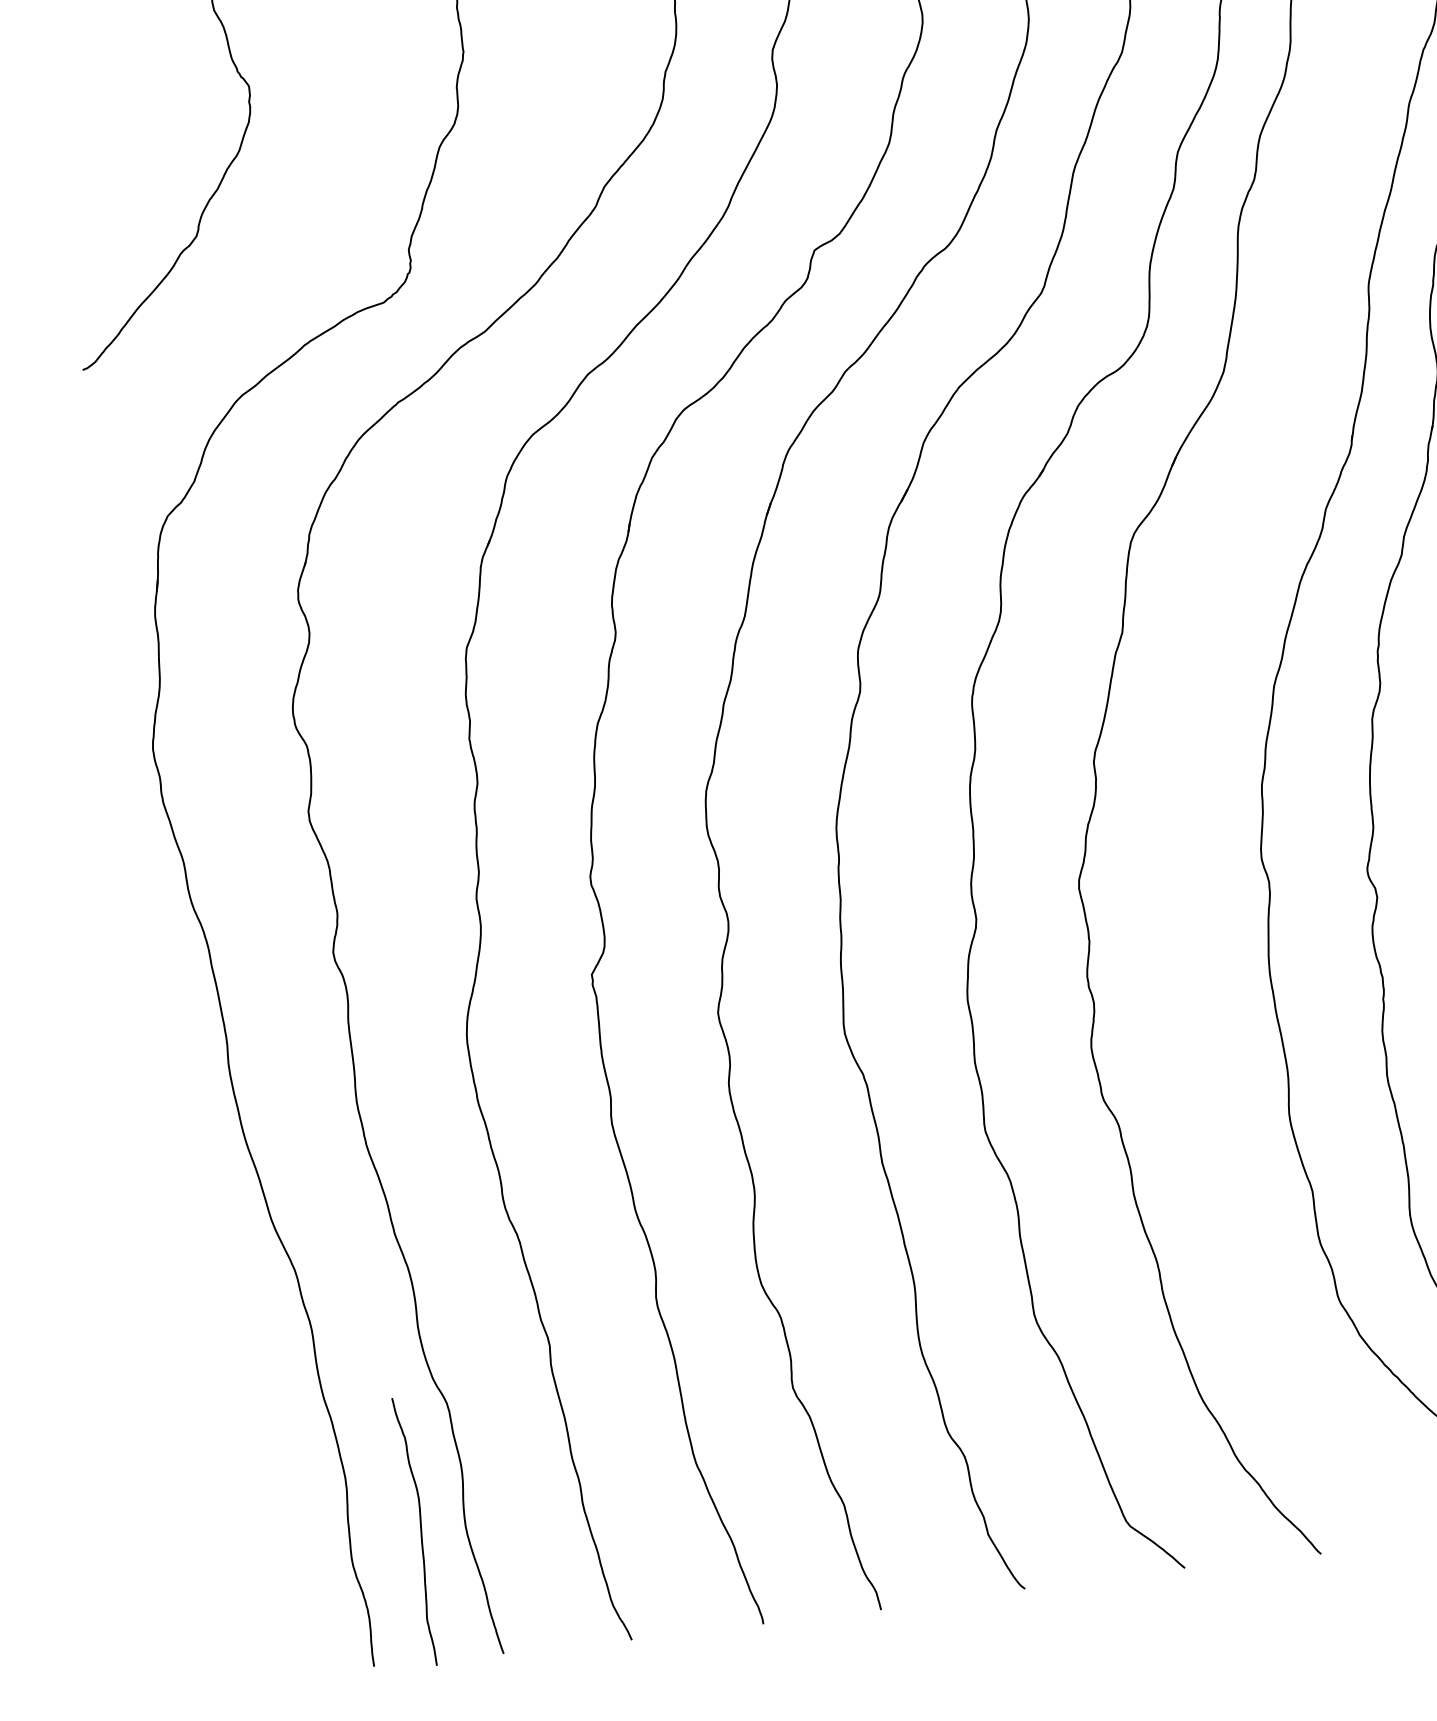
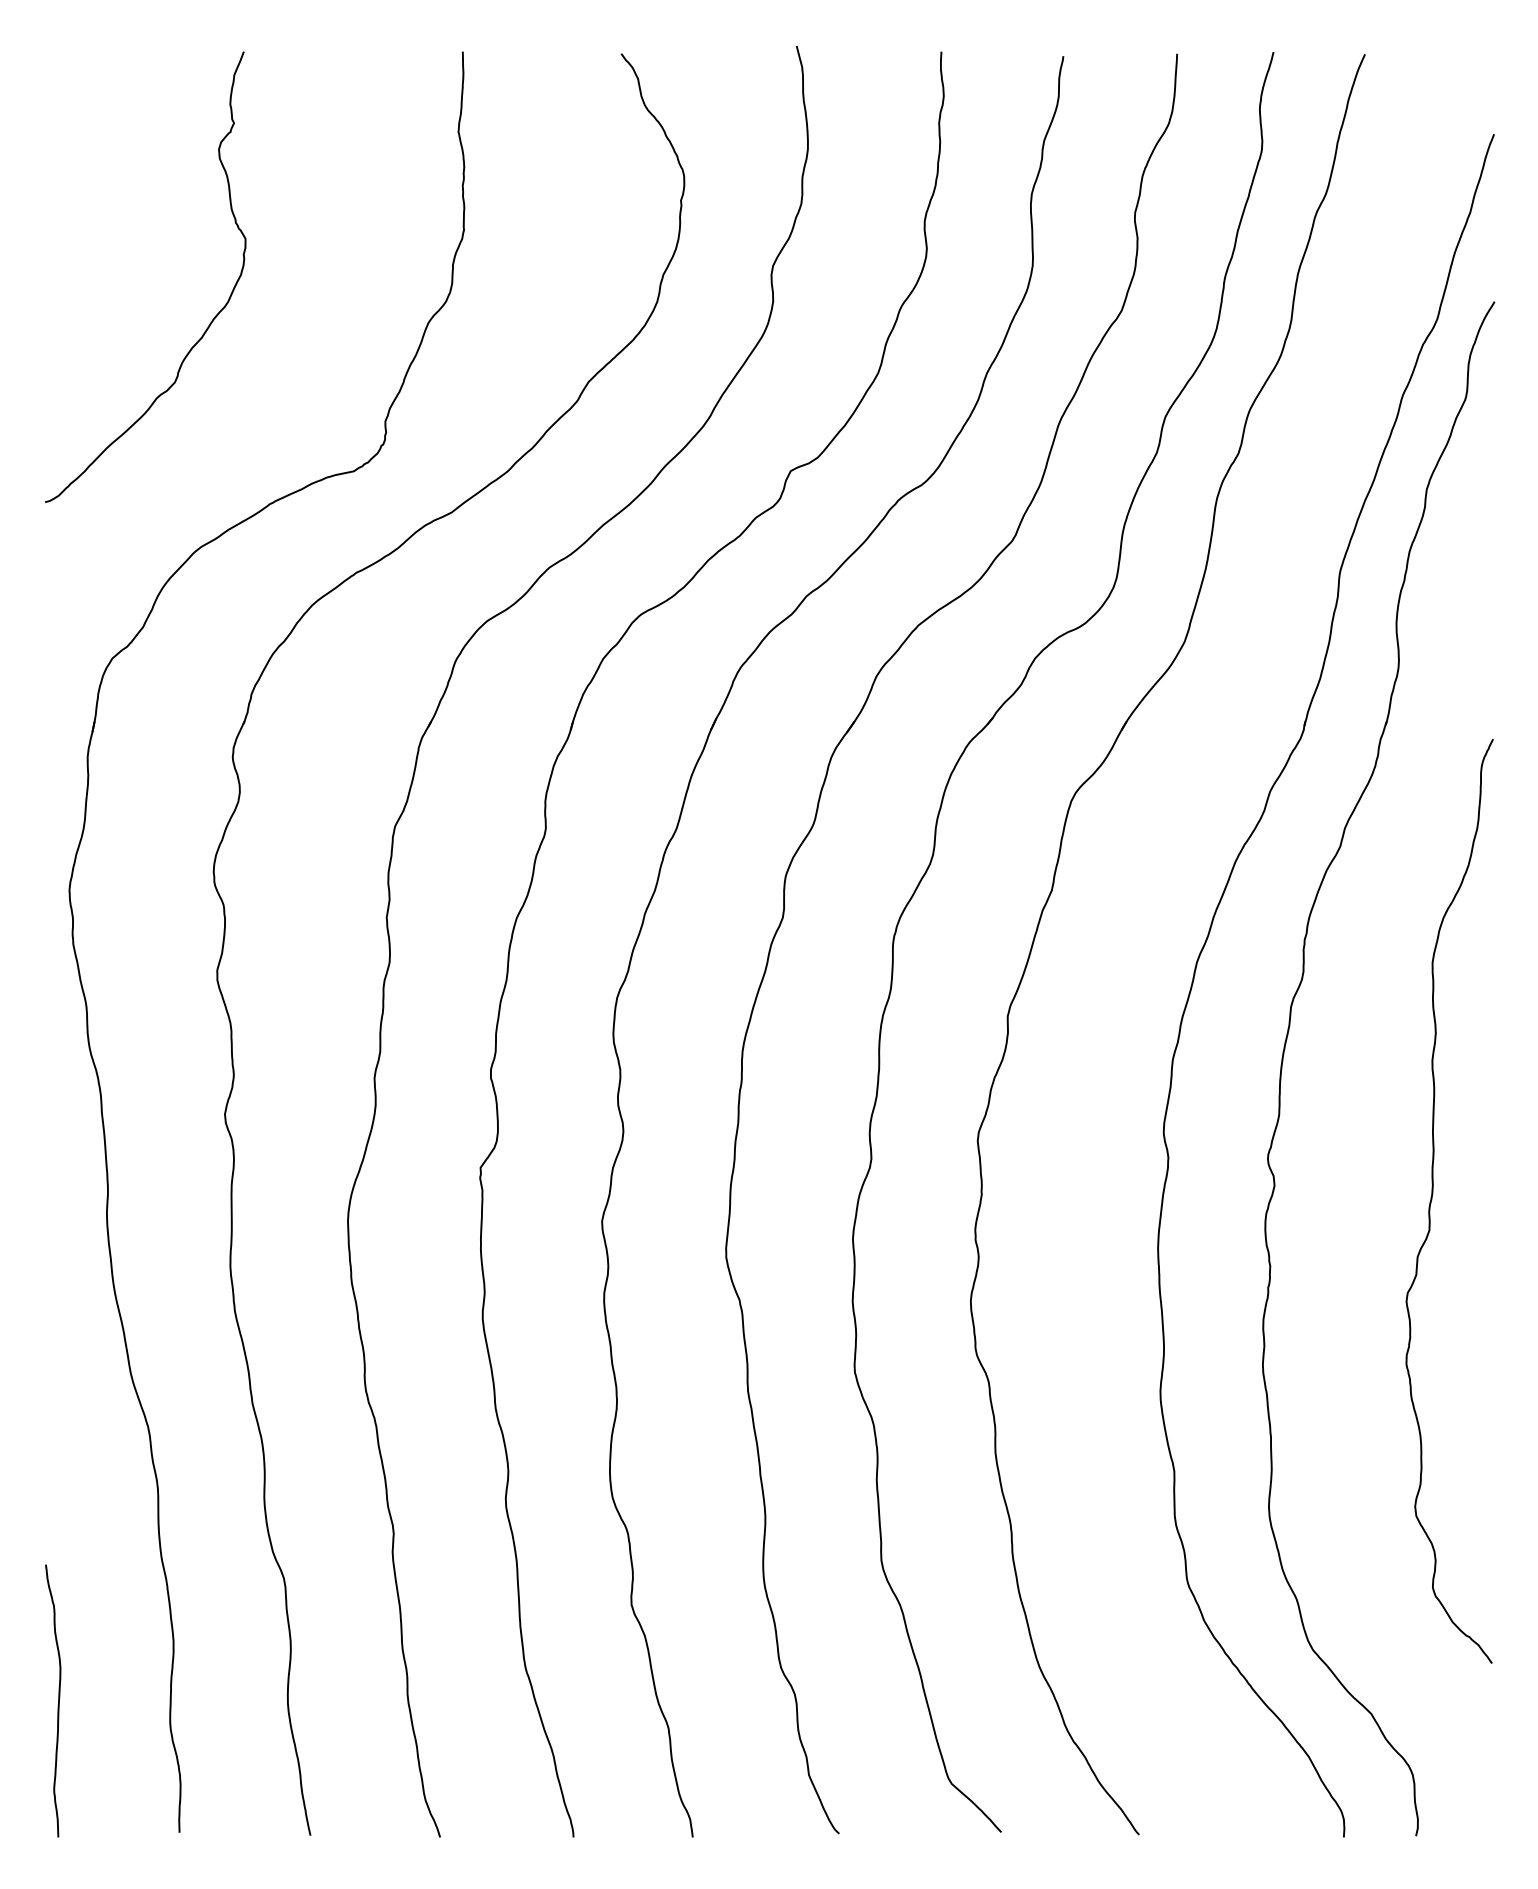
curve: (420, 1530) -> (58, 1700), moved

